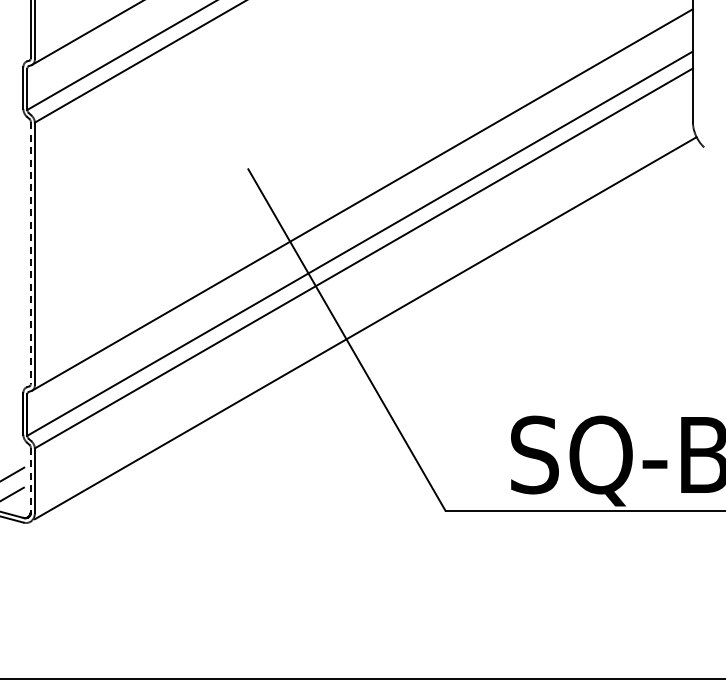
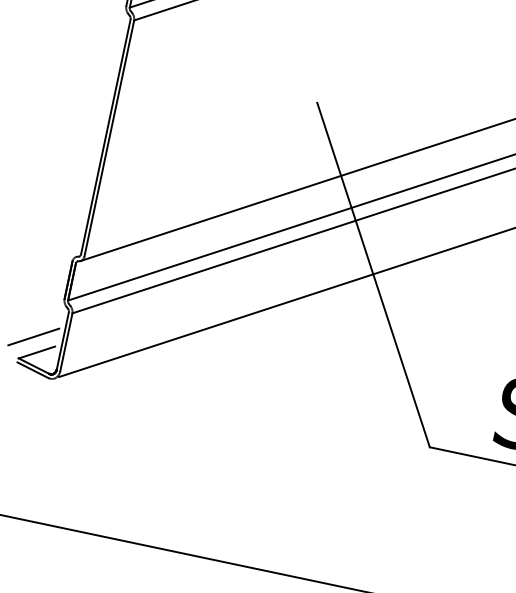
line: (30, 253) -> (105, 137), dashed -> solid
line: (30, 479) -> (62, 340), dashed -> solid

